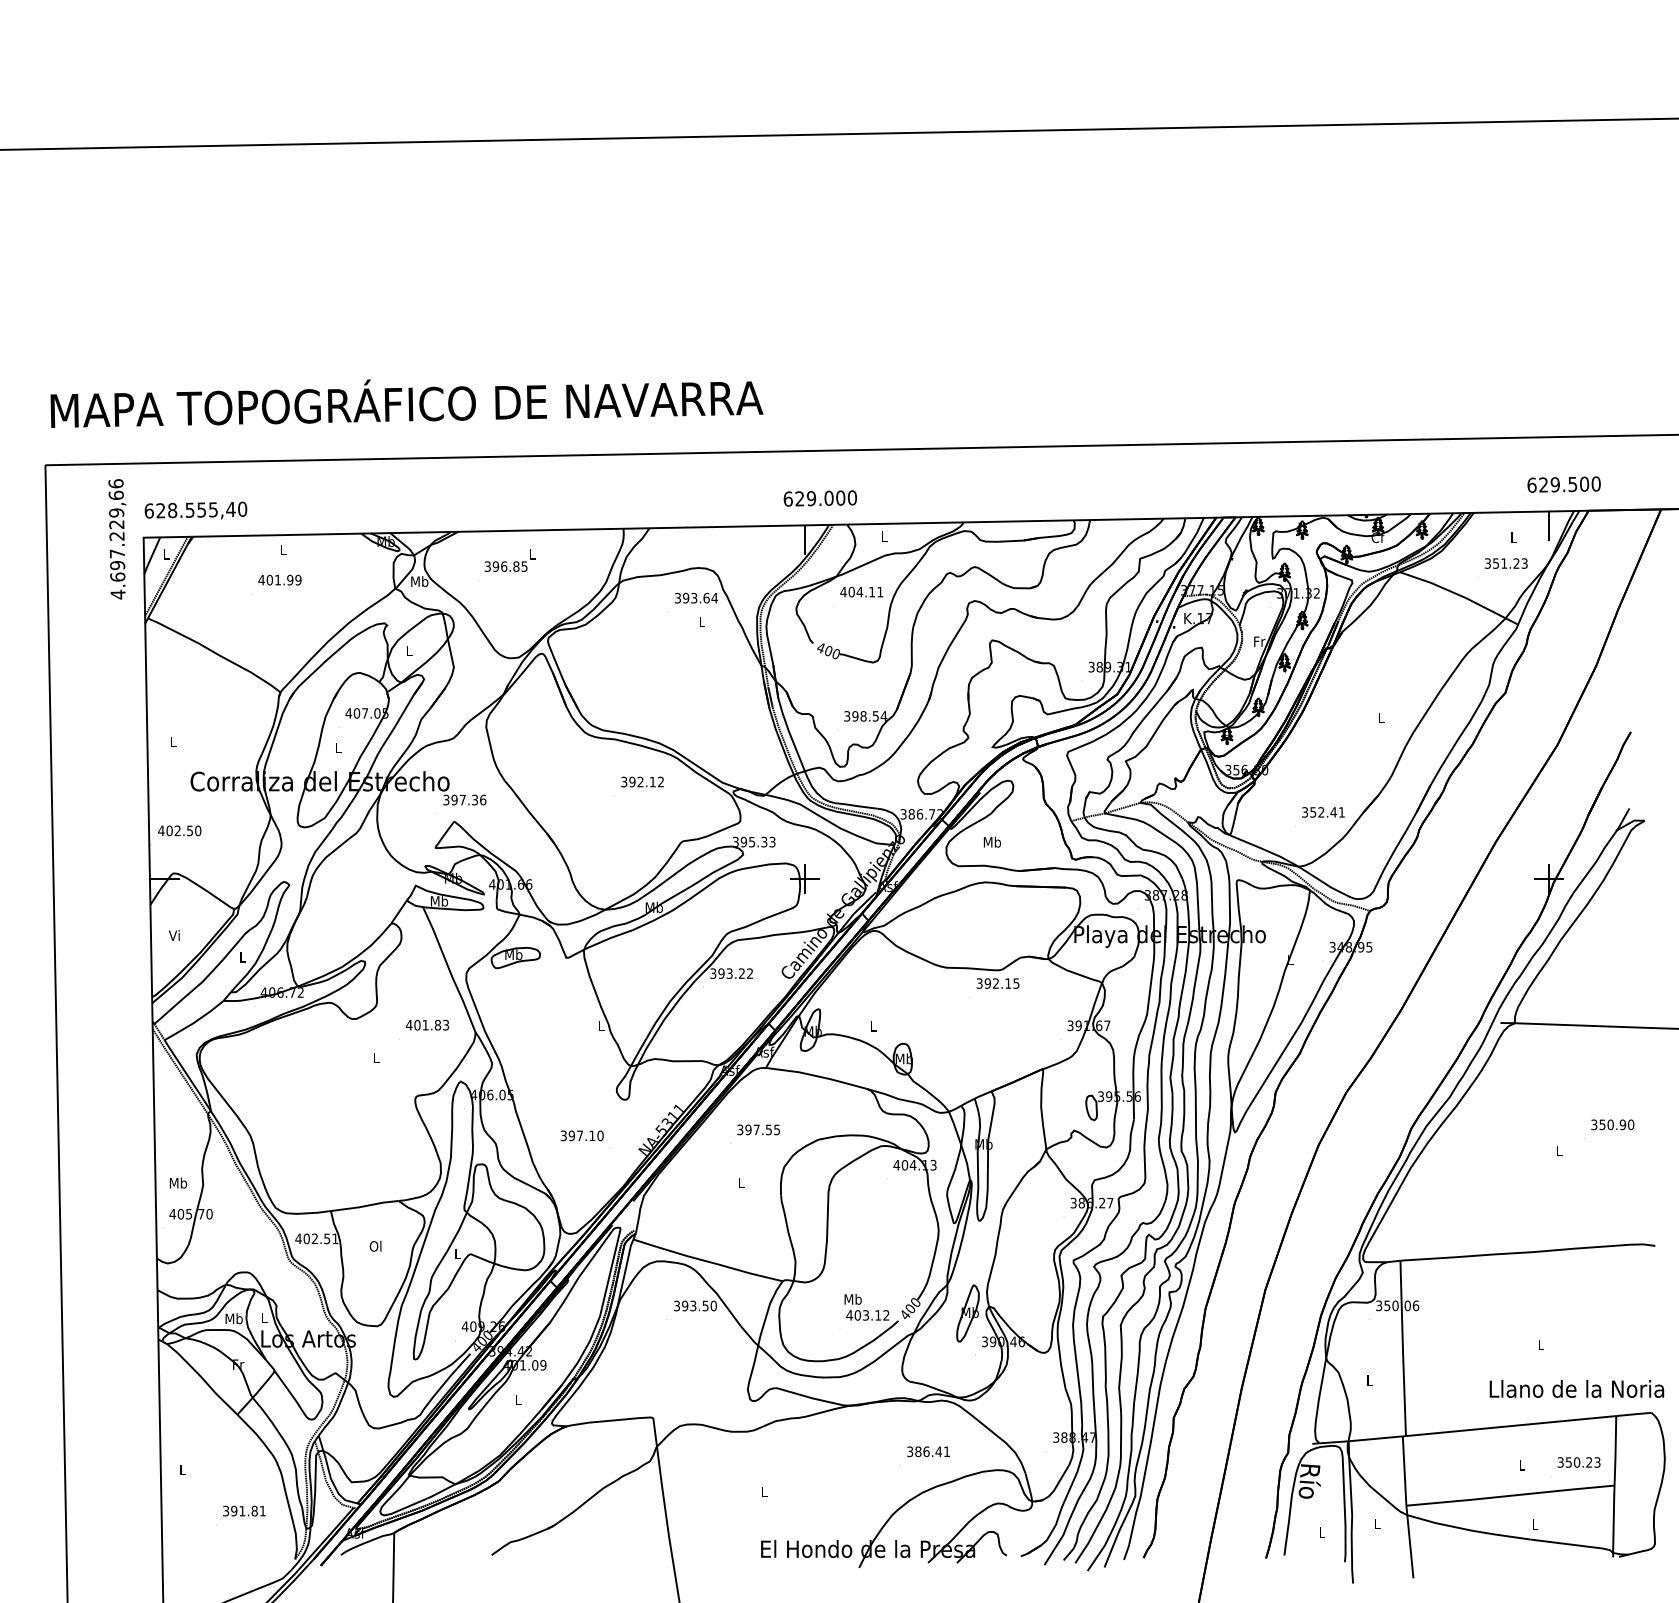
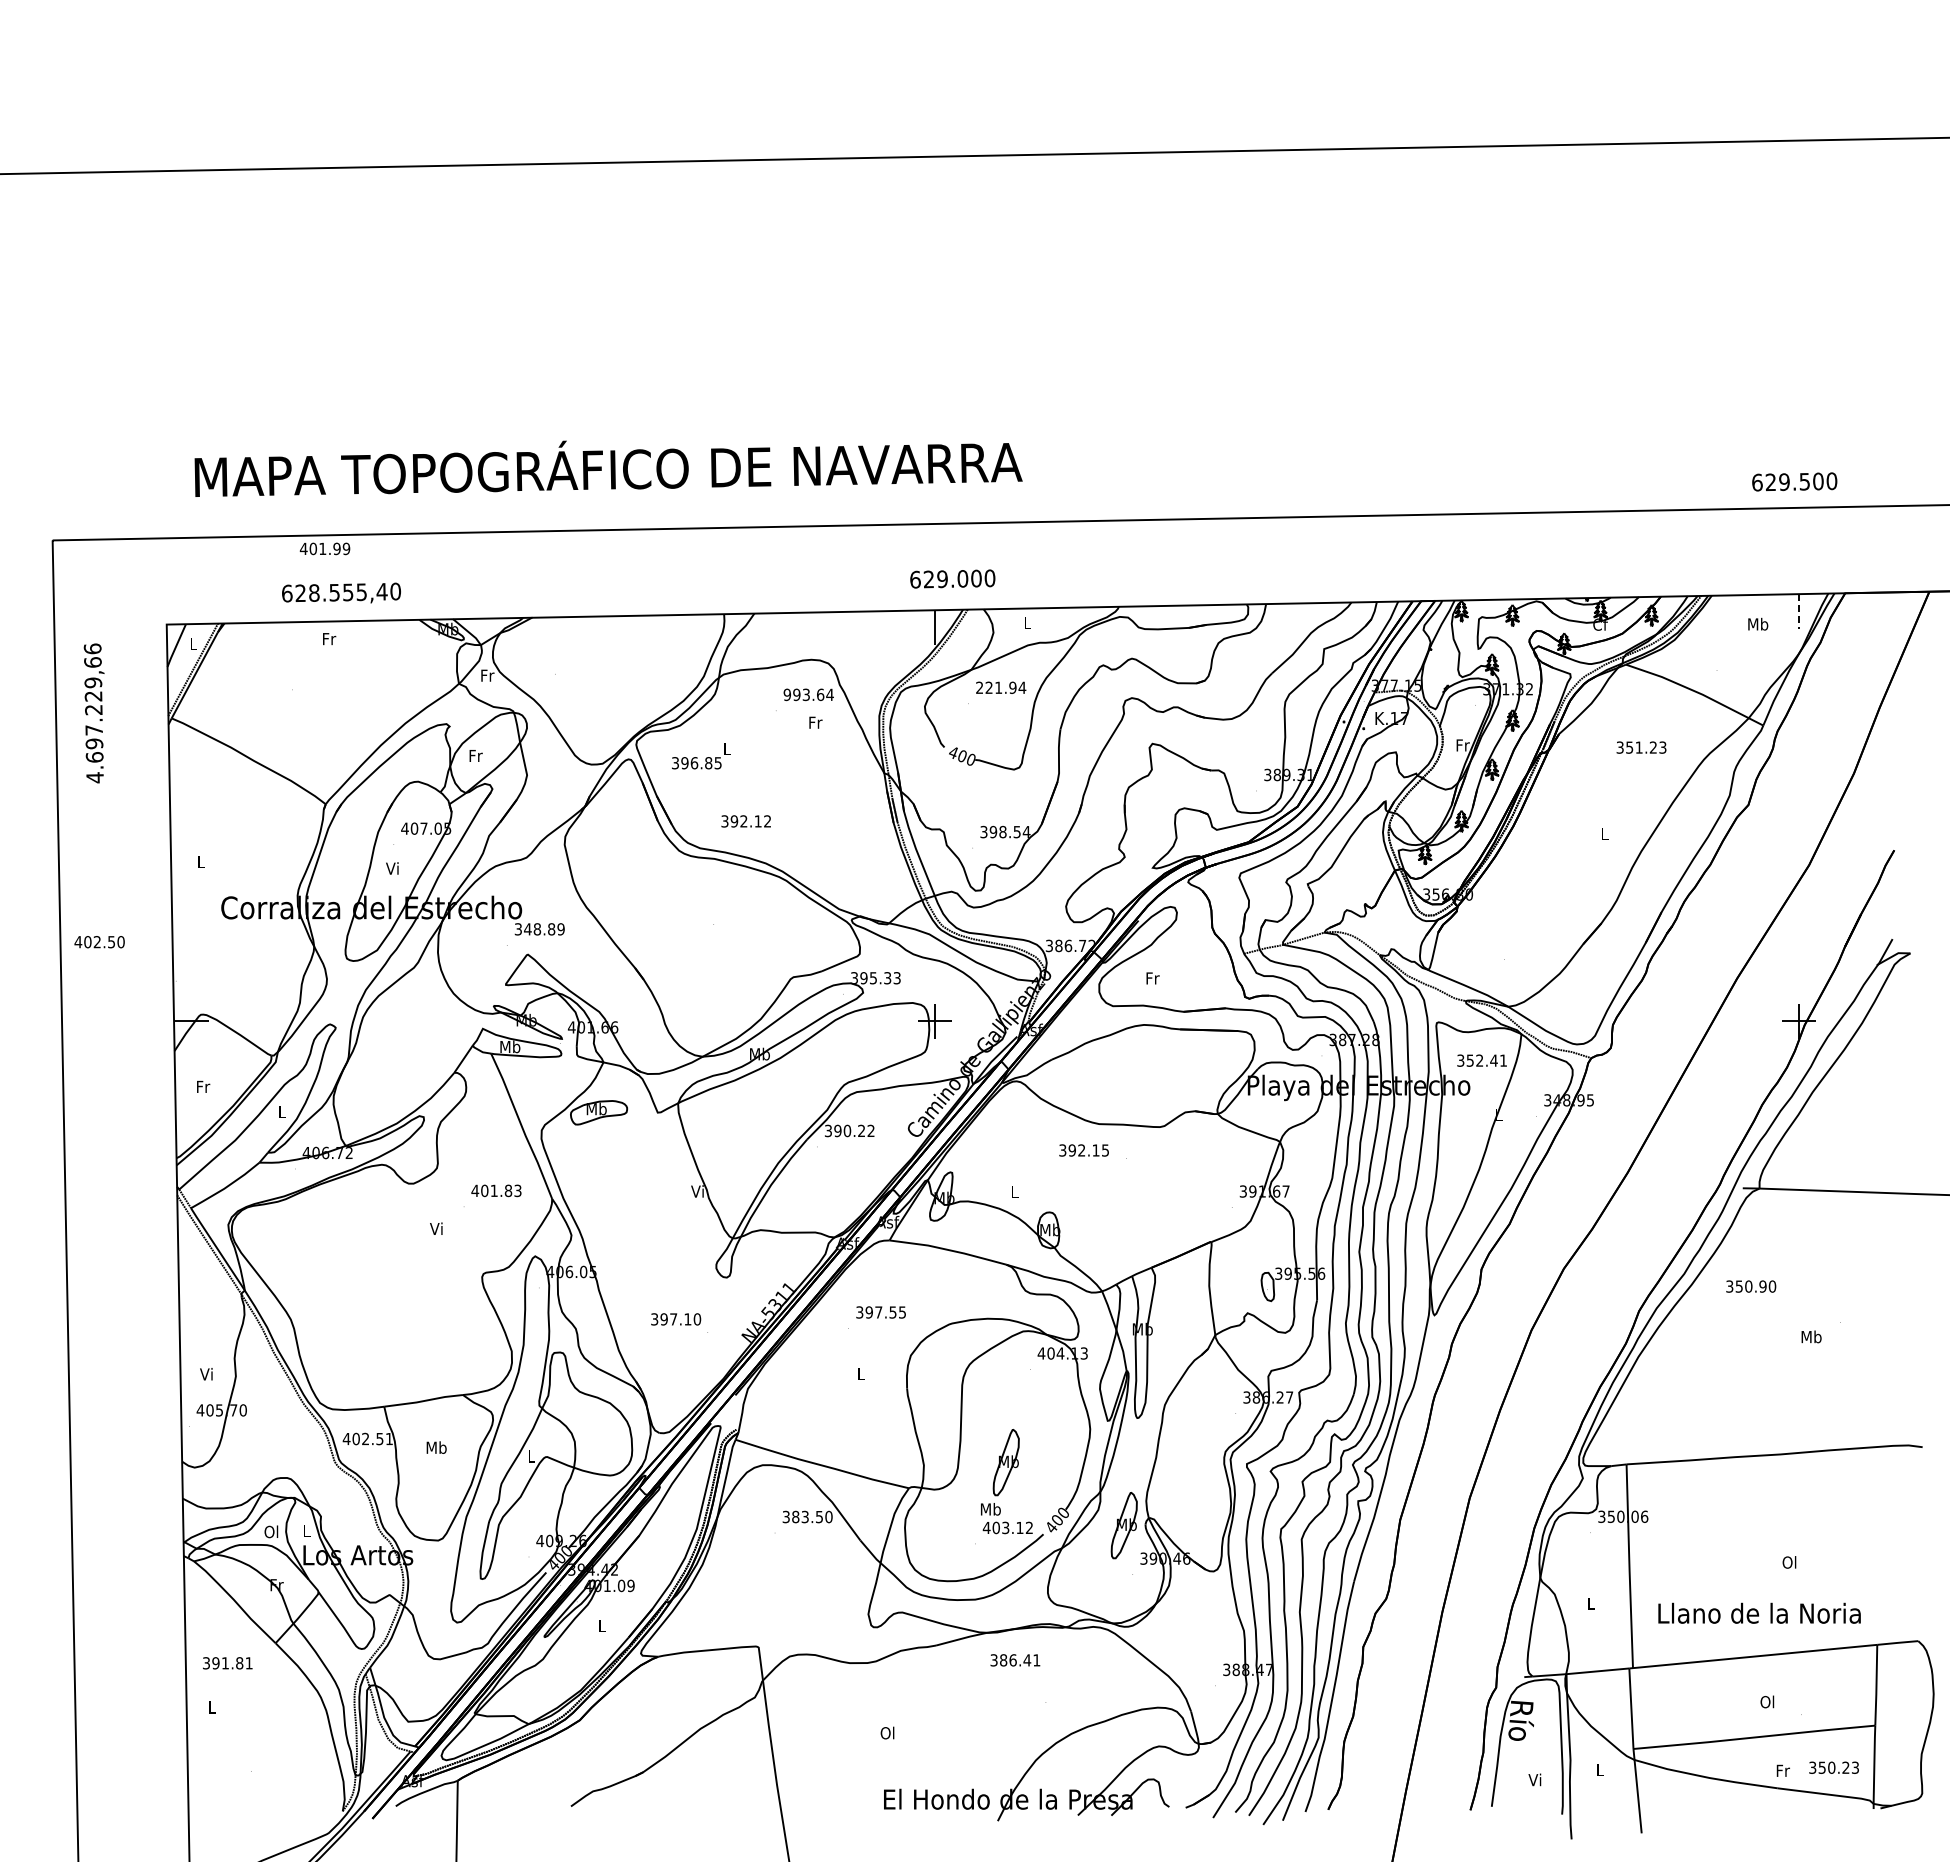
text: (406, 403) -> (608, 468), moved
text: (1563, 484) -> (1794, 481), moved
text: (195, 510) -> (341, 592), moved
line: (1548, 526) -> (1798, 611), solid -> dashed
text: (1514, 536) -> (1758, 623), L -> Mb
text: (116, 539) -> (93, 713), moved
text: (283, 550) -> (329, 639), L -> Fr
text: (510, 560) -> (701, 756), moved
text: (1506, 563) -> (1641, 747), moved
text: (279, 579) -> (324, 548), moved
text: (419, 581) -> (487, 675), Mb -> Fr
text: (861, 591) -> (1000, 687), 404.11 -> 221.94
text: (677, 597) -> (786, 694), 393.64 -> 993.64
text: (702, 622) -> (815, 722), L -> Fr
text: (409, 650) -> (475, 755), L -> Fr
text: (338, 747) -> (392, 868), L -> Vi
text: (641, 782) -> (745, 821), moved
text: (468, 800) -> (544, 929), 397.36 -> 348.89
text: (1322, 812) -> (1481, 1060), moved
text: (179, 831) -> (99, 942), moved
text: (992, 842) -> (1152, 978), Mb -> Fr
text: (175, 935) -> (203, 1086), Vi -> Fr
text: (729, 973) -> (847, 1130), 393.22 -> 390.22
text: (997, 983) -> (1083, 1150), moved
text: (600, 1025) -> (697, 1191), L -> Vi
text: (375, 1057) -> (436, 1228), L -> Vi
text: (1613, 1124) -> (1751, 1286), moved
text: (1559, 1150) -> (1811, 1336), L -> Mb
text: (178, 1182) -> (207, 1373), Mb -> Vi
text: (375, 1246) -> (436, 1447), Ol -> Mb
part: (865, 1259) -> (1005, 1462), added
text: (684, 1306) -> (795, 1517), 393.50 -> 383.50
text: (233, 1318) -> (271, 1531), Mb -> Ol
text: (1540, 1345) -> (1789, 1562), L -> Ol
text: (1576, 1388) -> (1759, 1612), moved
text: (928, 1451) -> (1015, 1660), moved
text: (1578, 1462) -> (1833, 1767), moved
text: (1521, 1464) -> (1767, 1701), L -> Ol
text: (764, 1491) -> (887, 1732), L -> Ol
text: (244, 1511) -> (227, 1663), moved
text: (1534, 1524) -> (1782, 1770), L -> Fr
text: (1321, 1531) -> (1534, 1779), L -> Vi

